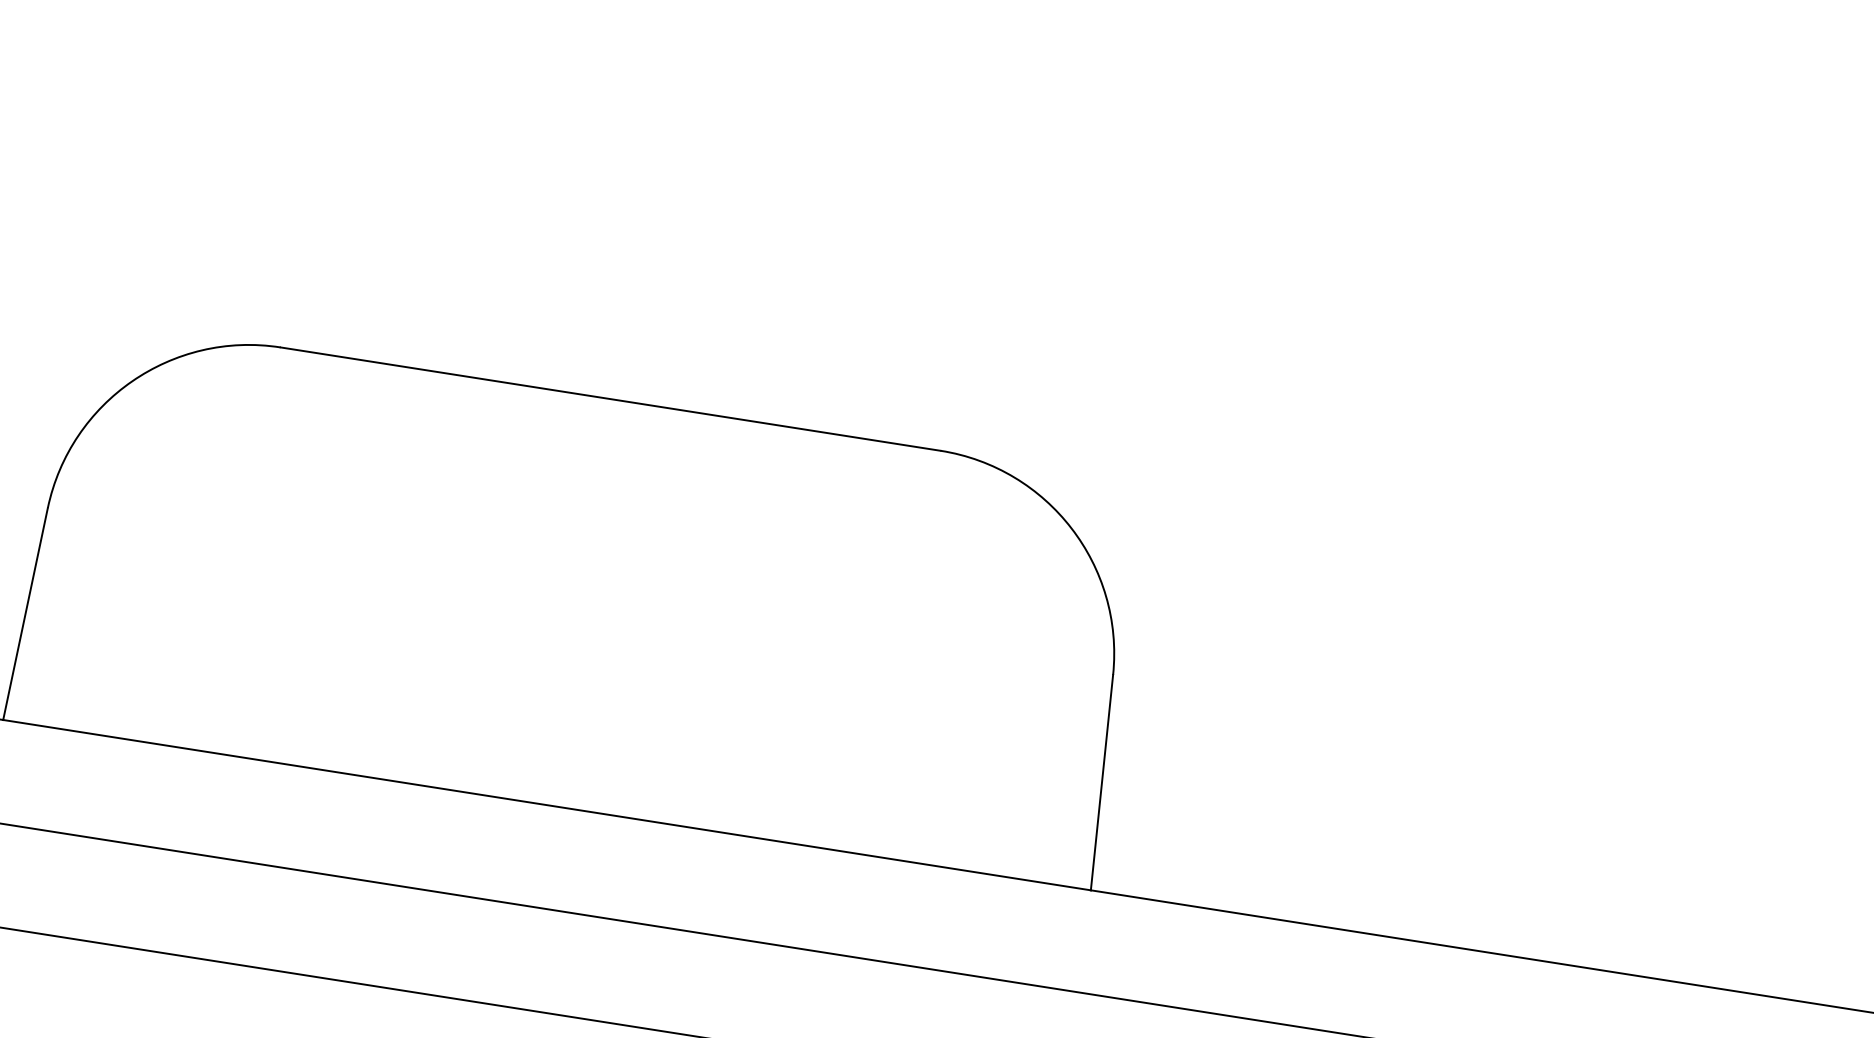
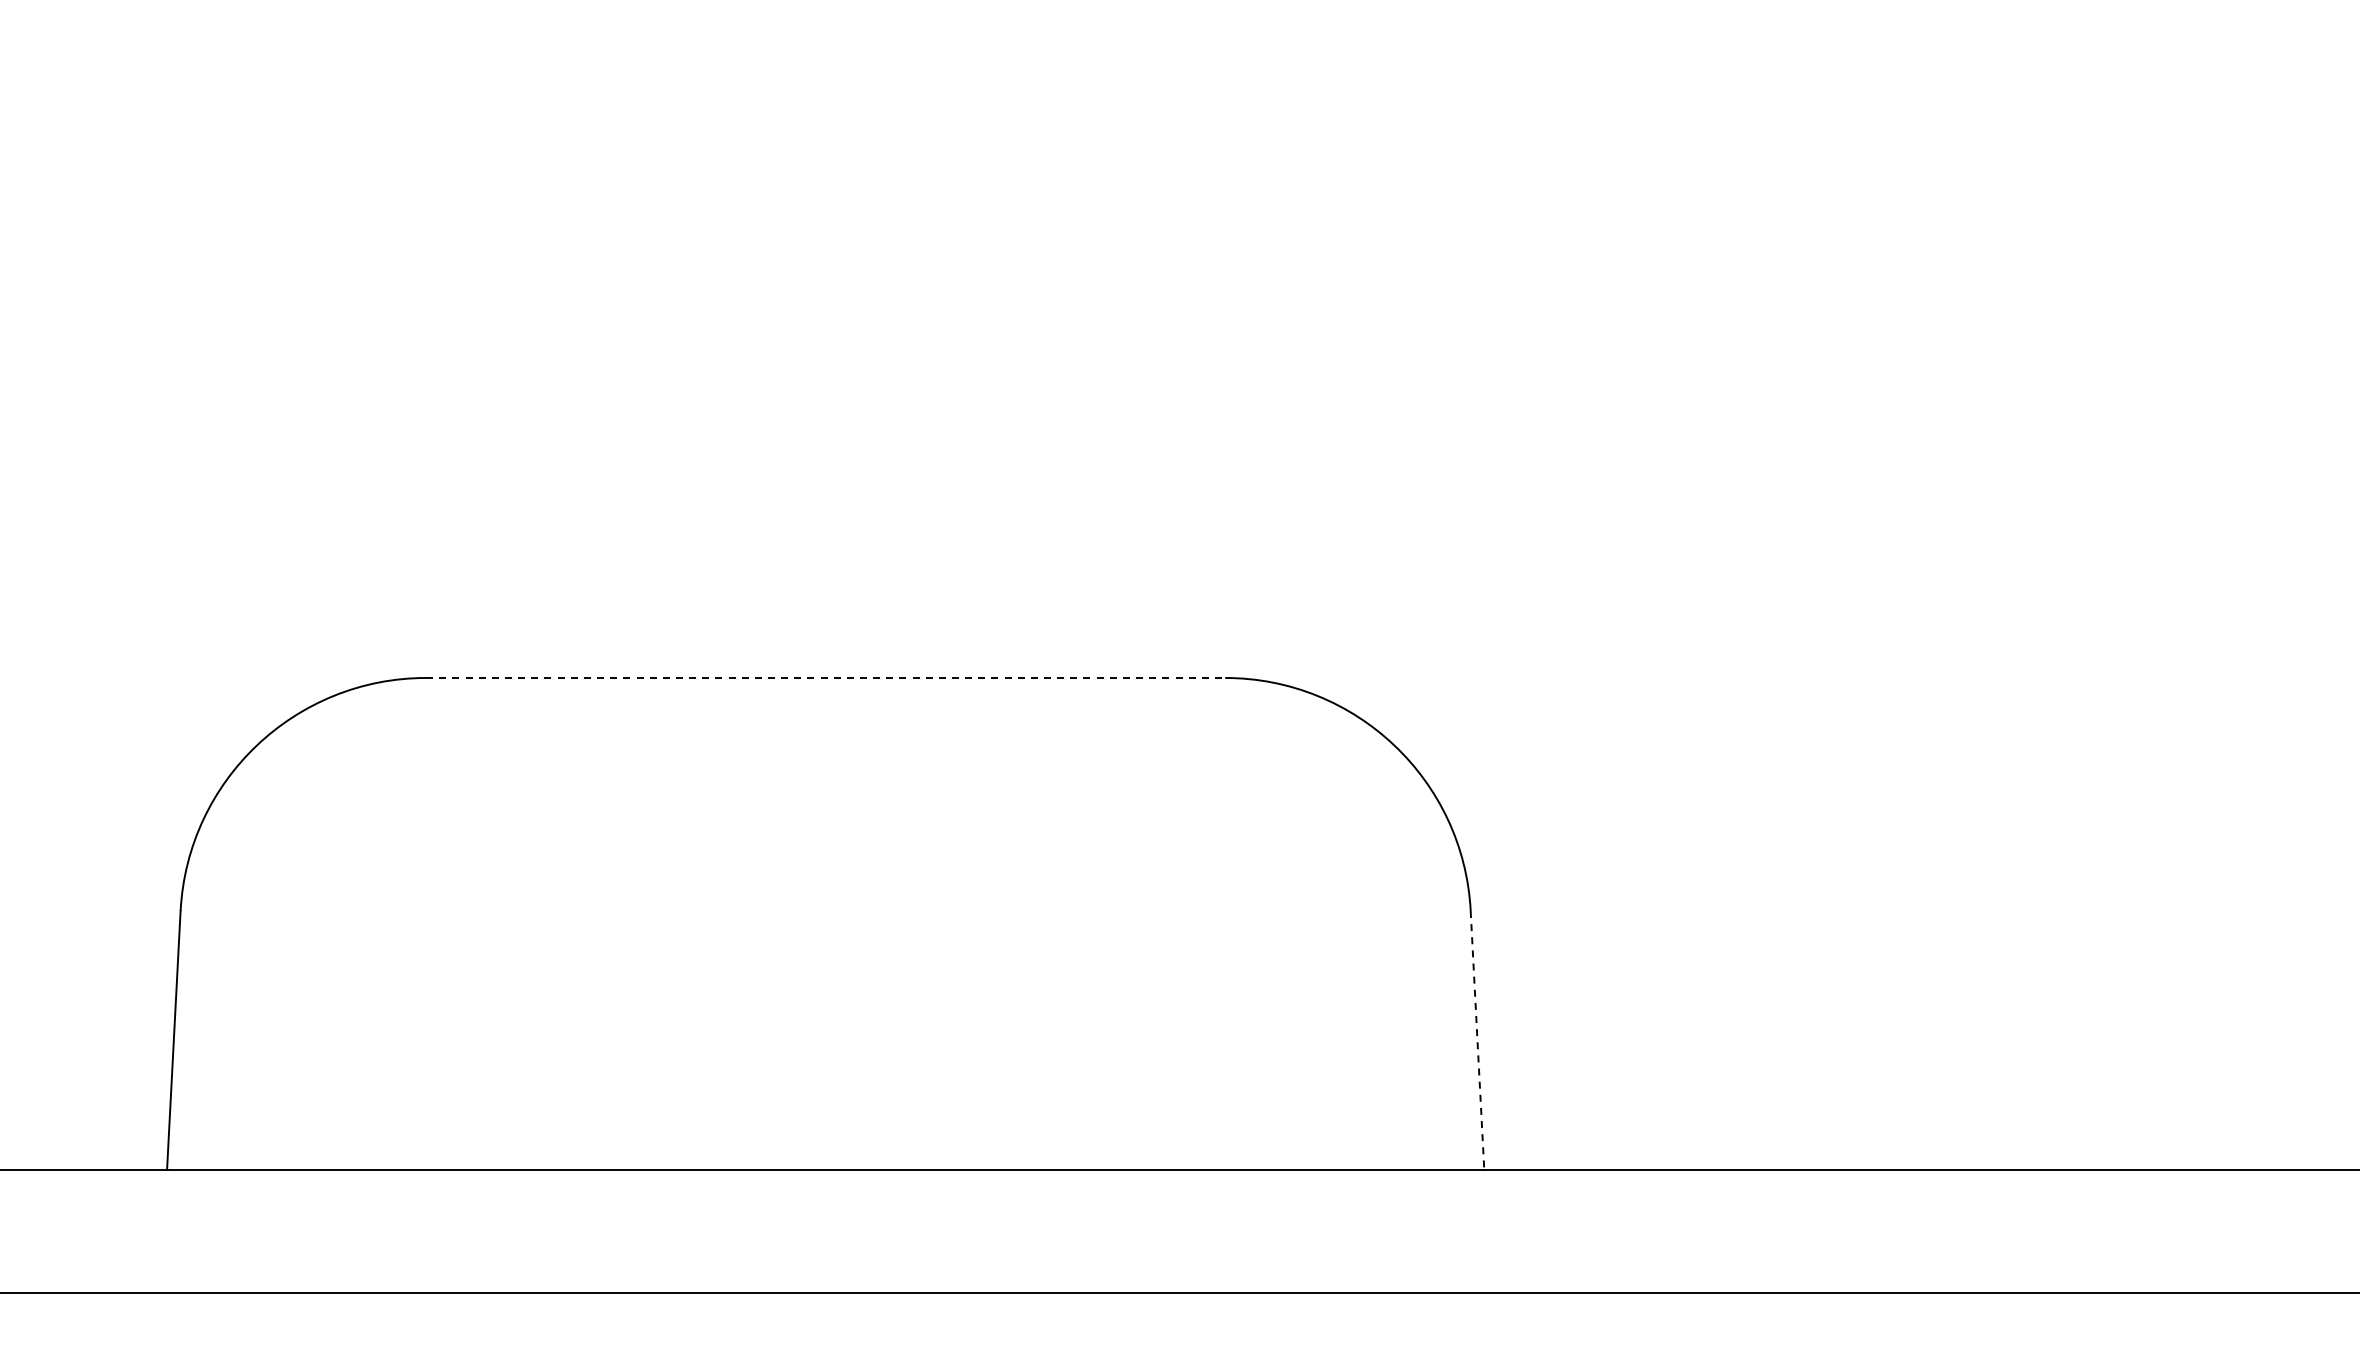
line: (610, 398) -> (825, 677), solid -> dashed
line: (1101, 782) -> (1477, 1040), solid -> dashed

